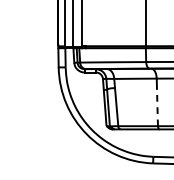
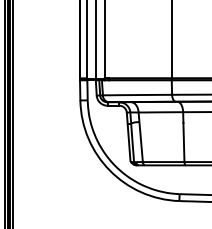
line: (157, 107) -> (183, 142), dashed -> solid

